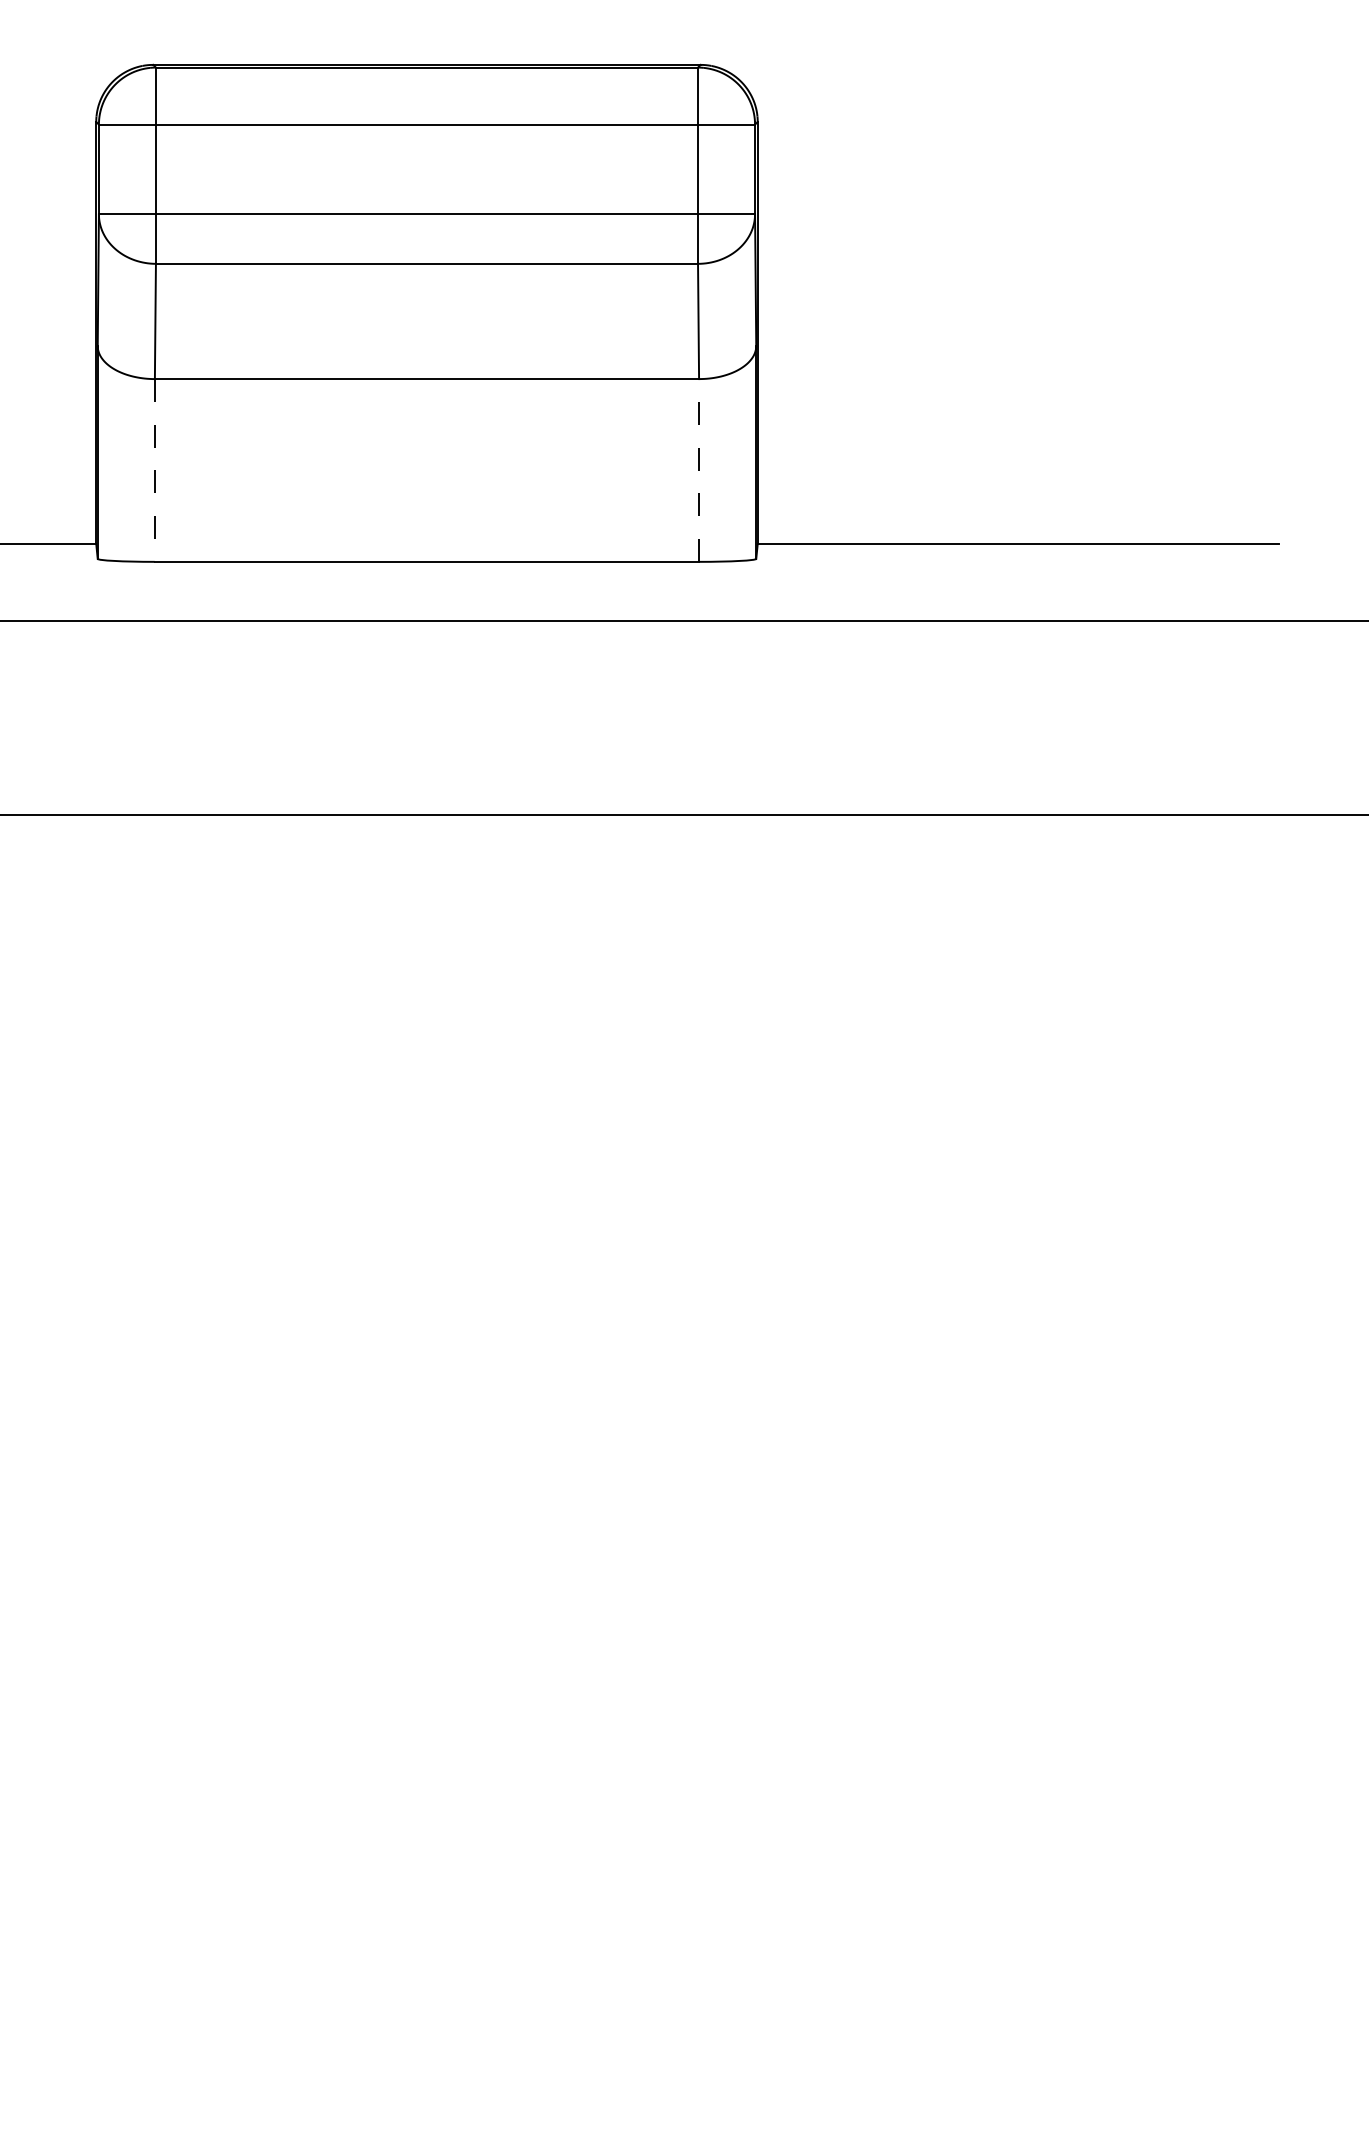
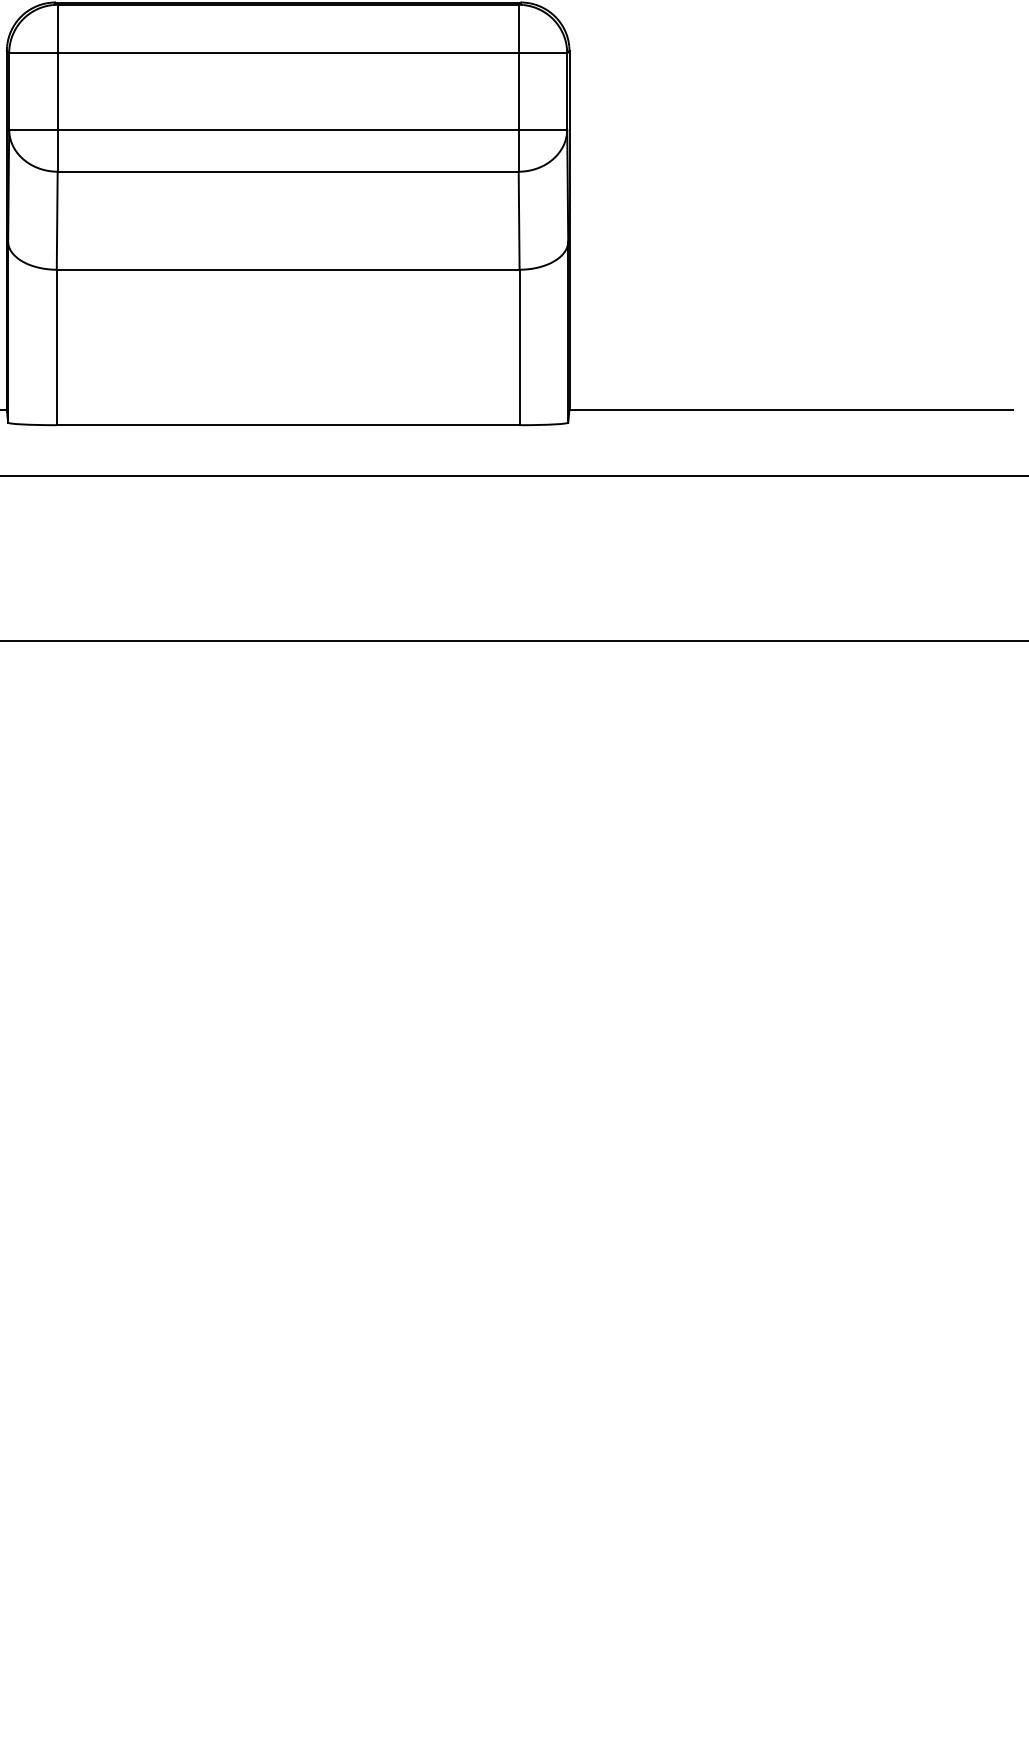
line: (699, 469) -> (519, 346), dashed -> solid
line: (154, 470) -> (56, 347), dashed -> solid

